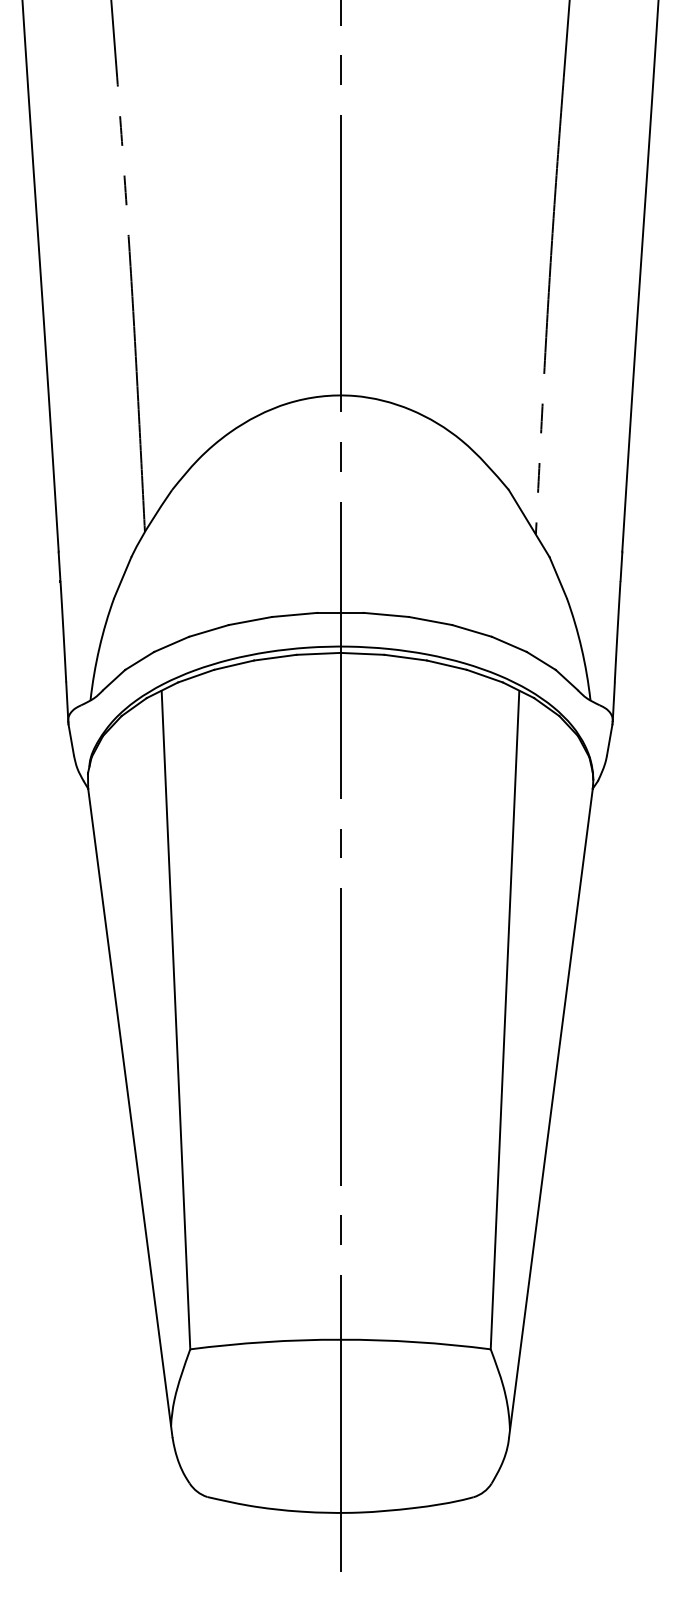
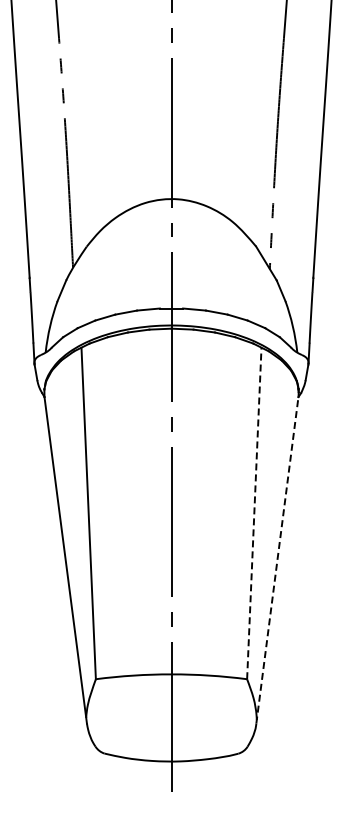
line: (505, 1020) -> (254, 513), solid -> dashed
line: (551, 1113) -> (277, 560), solid -> dashed

